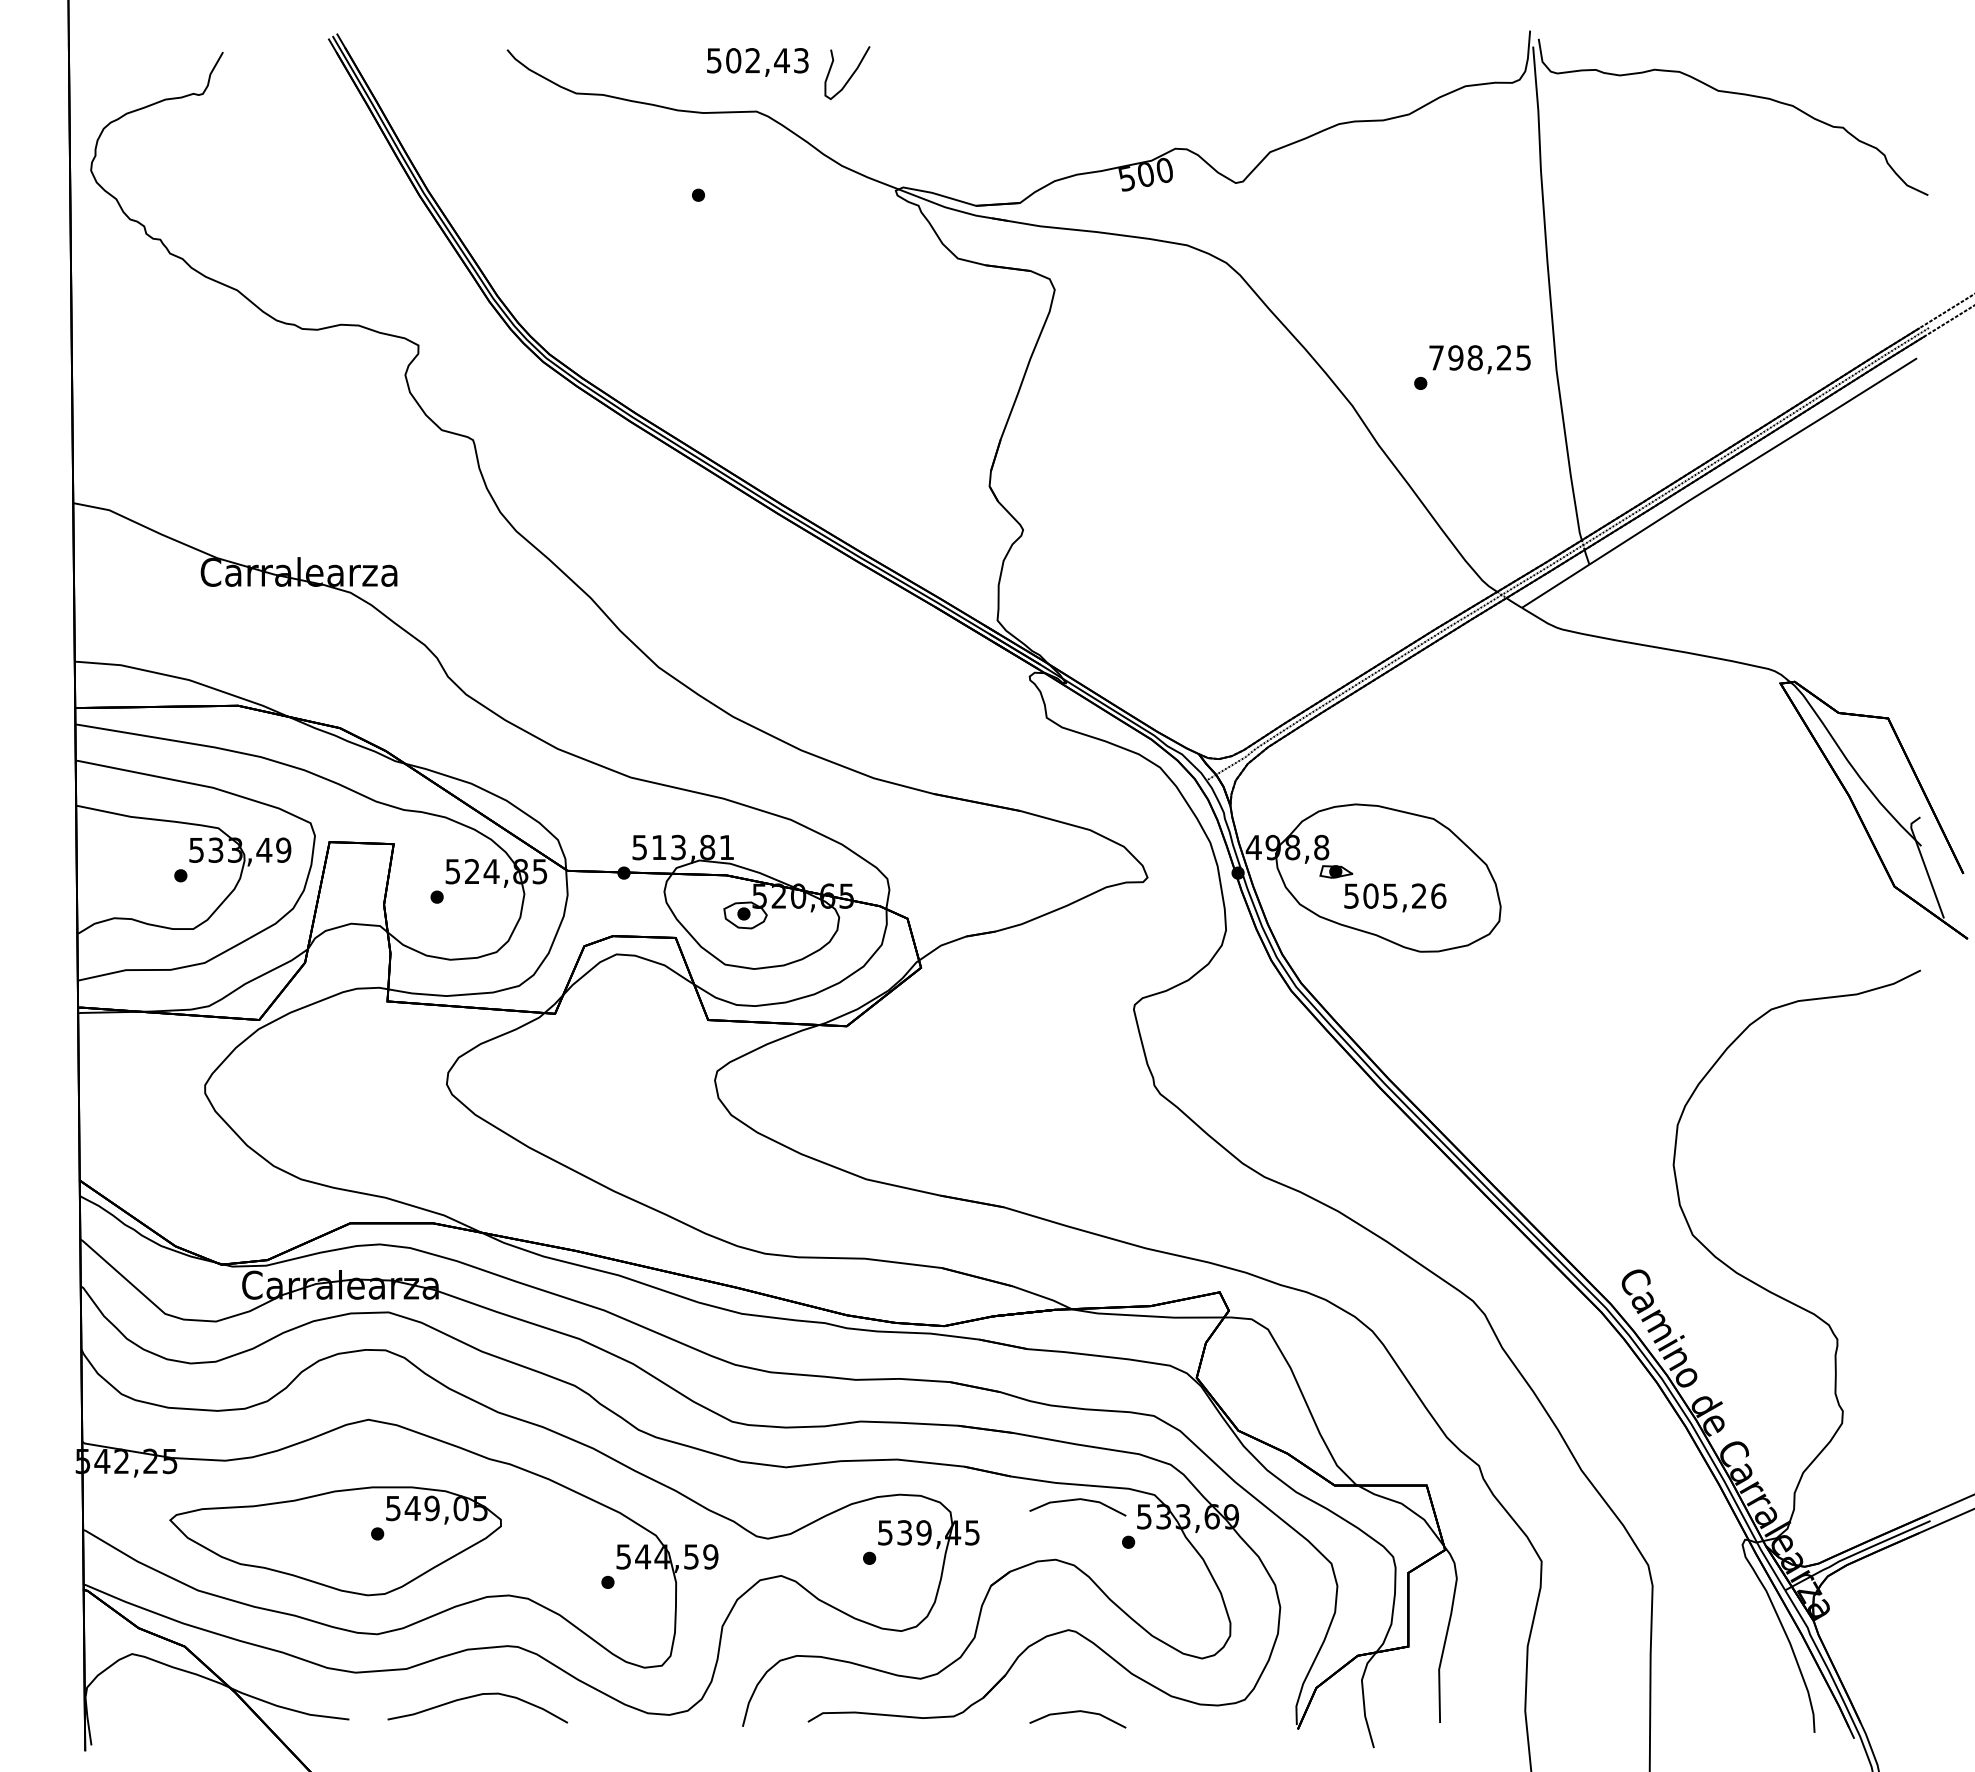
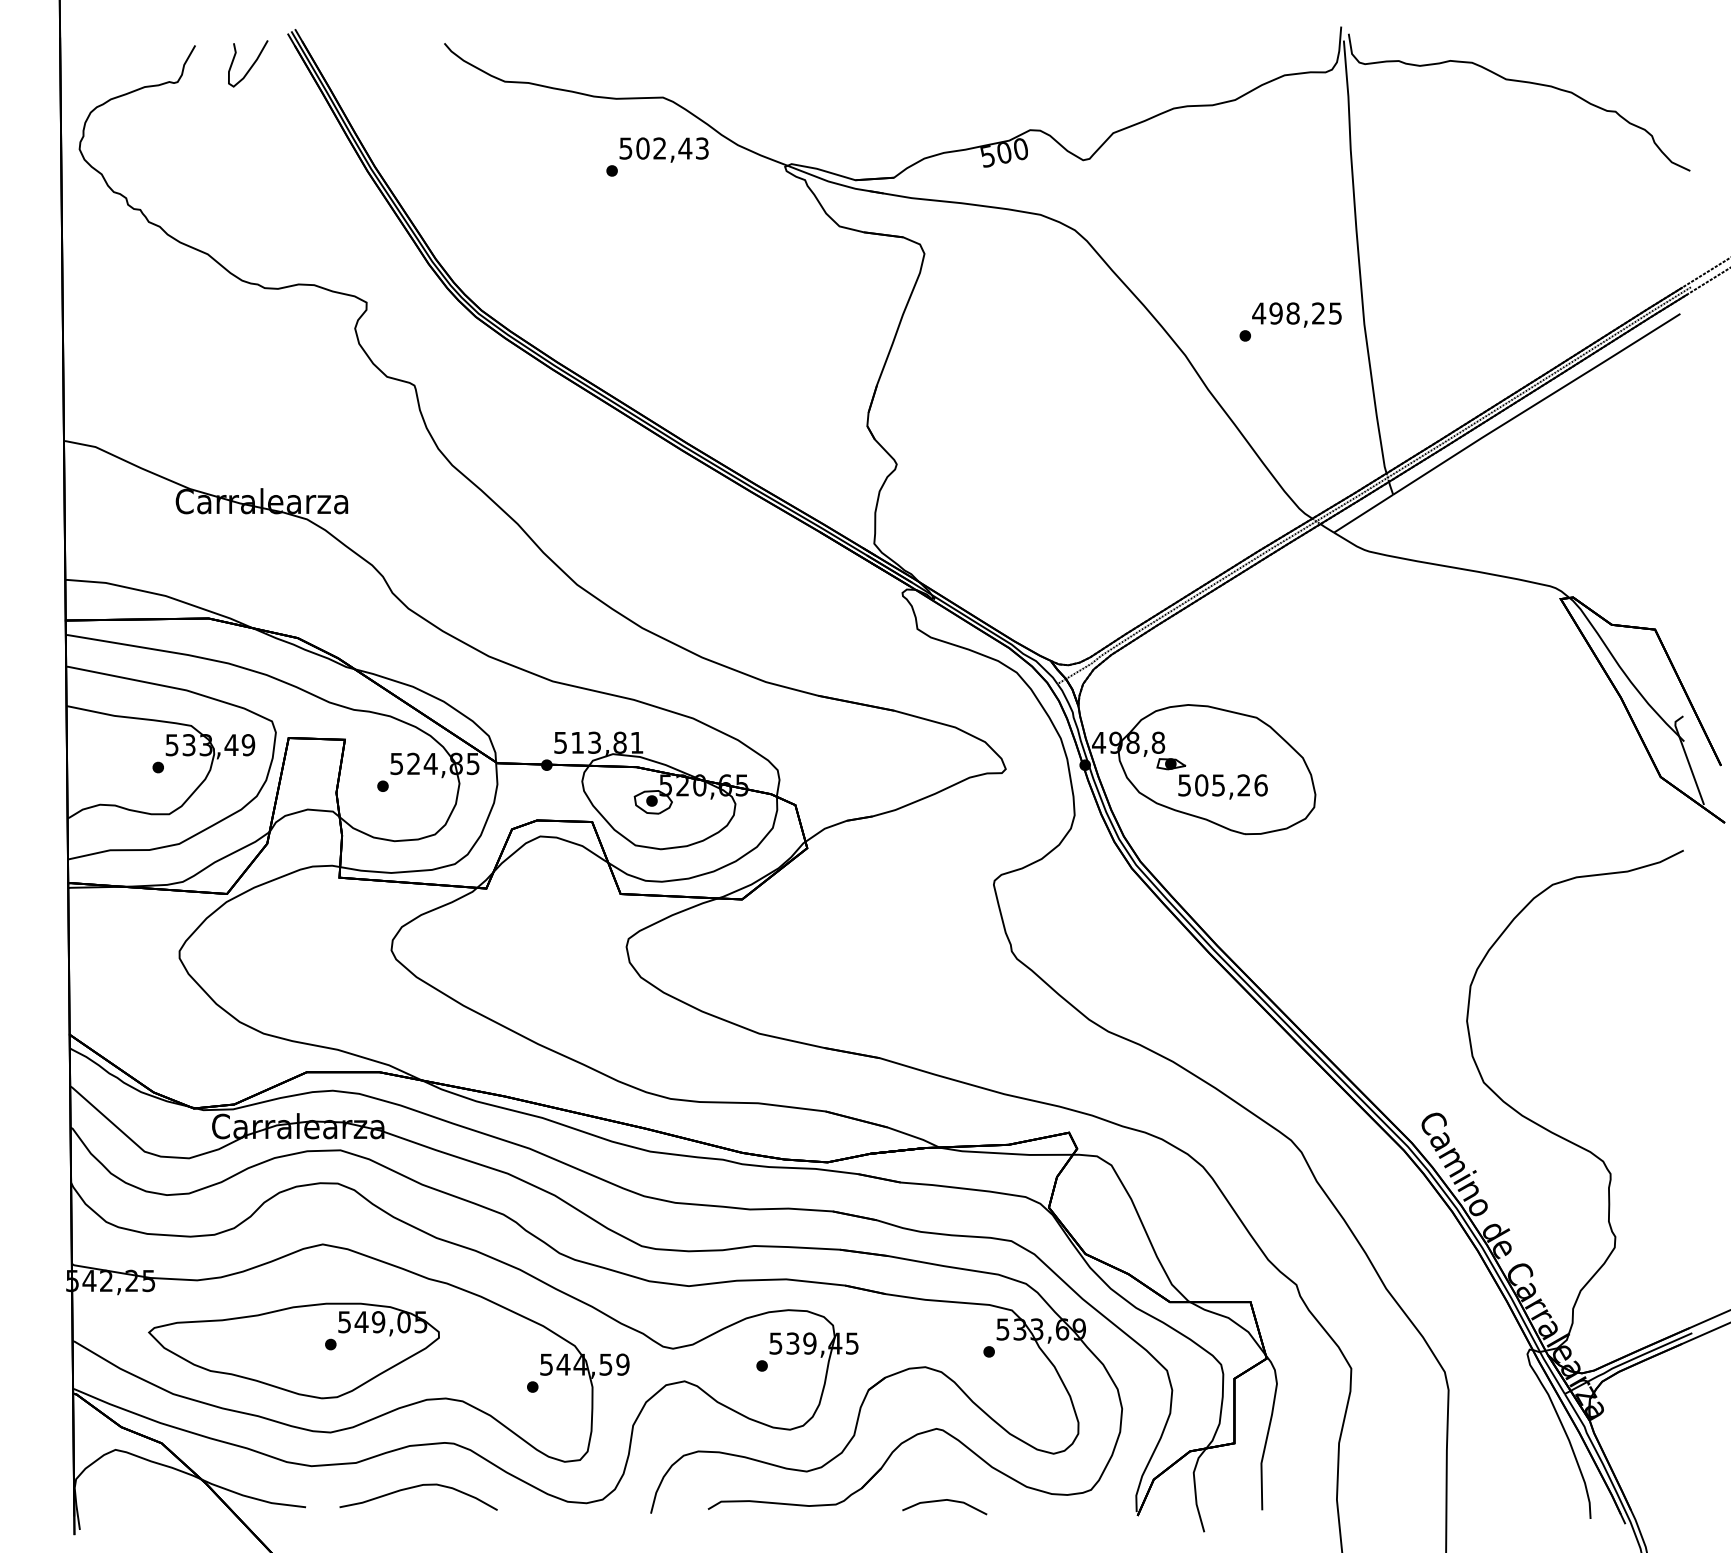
text: (757, 62) -> (663, 150), moved
curve: (851, 74) -> (251, 65), moved
text: (1436, 357) -> (1259, 313), 798,25 -> 498,25
line: (1077, 1500) -> (944, 1315), removed

